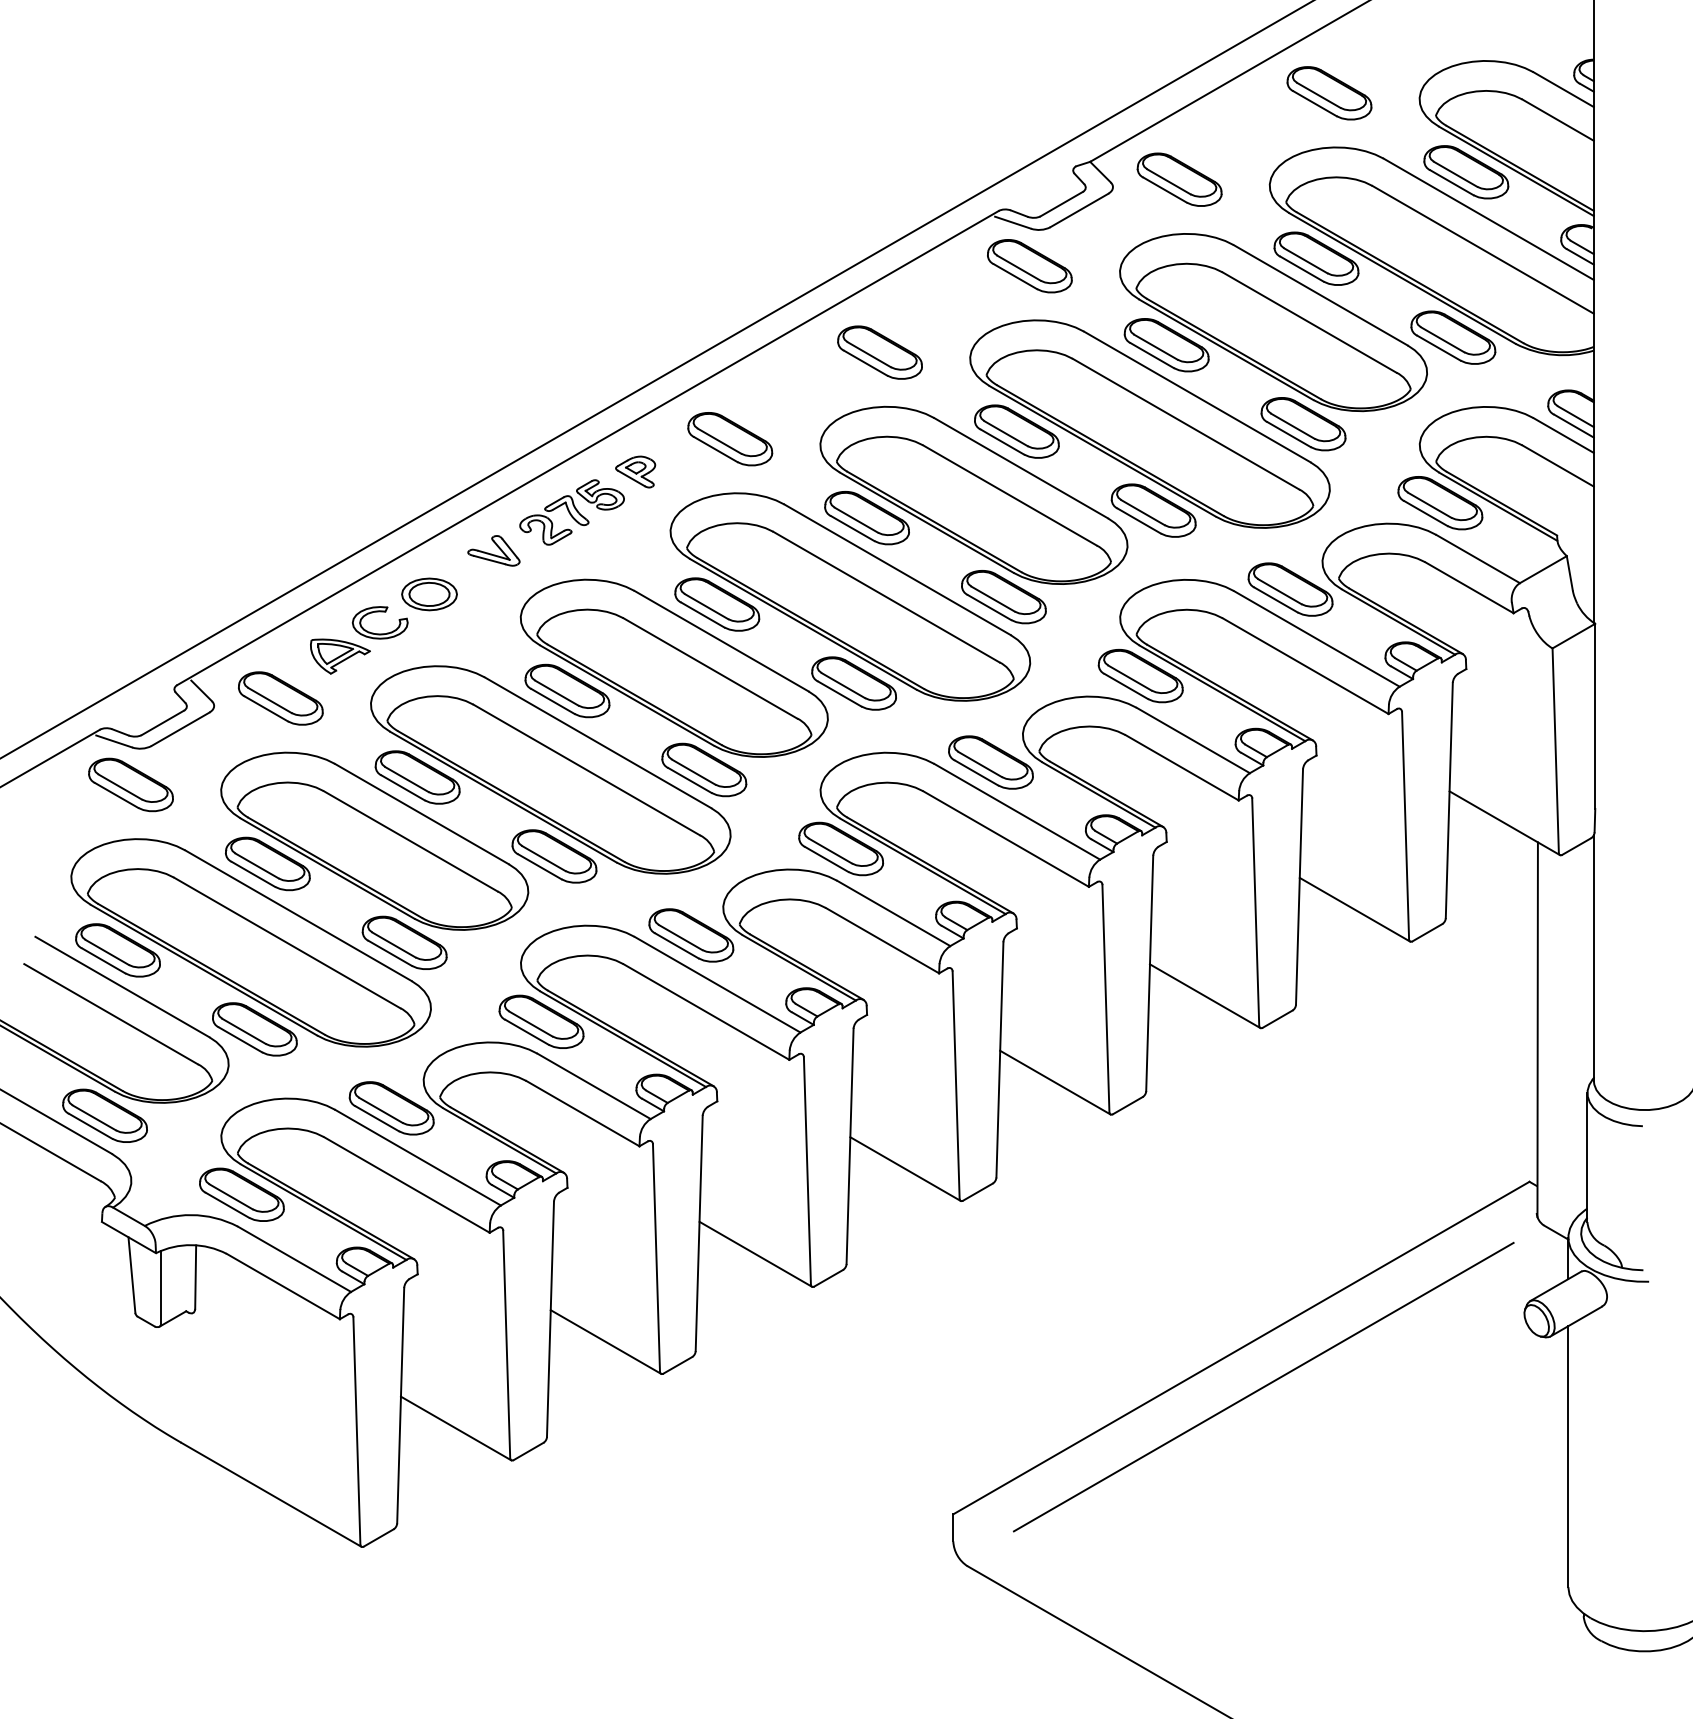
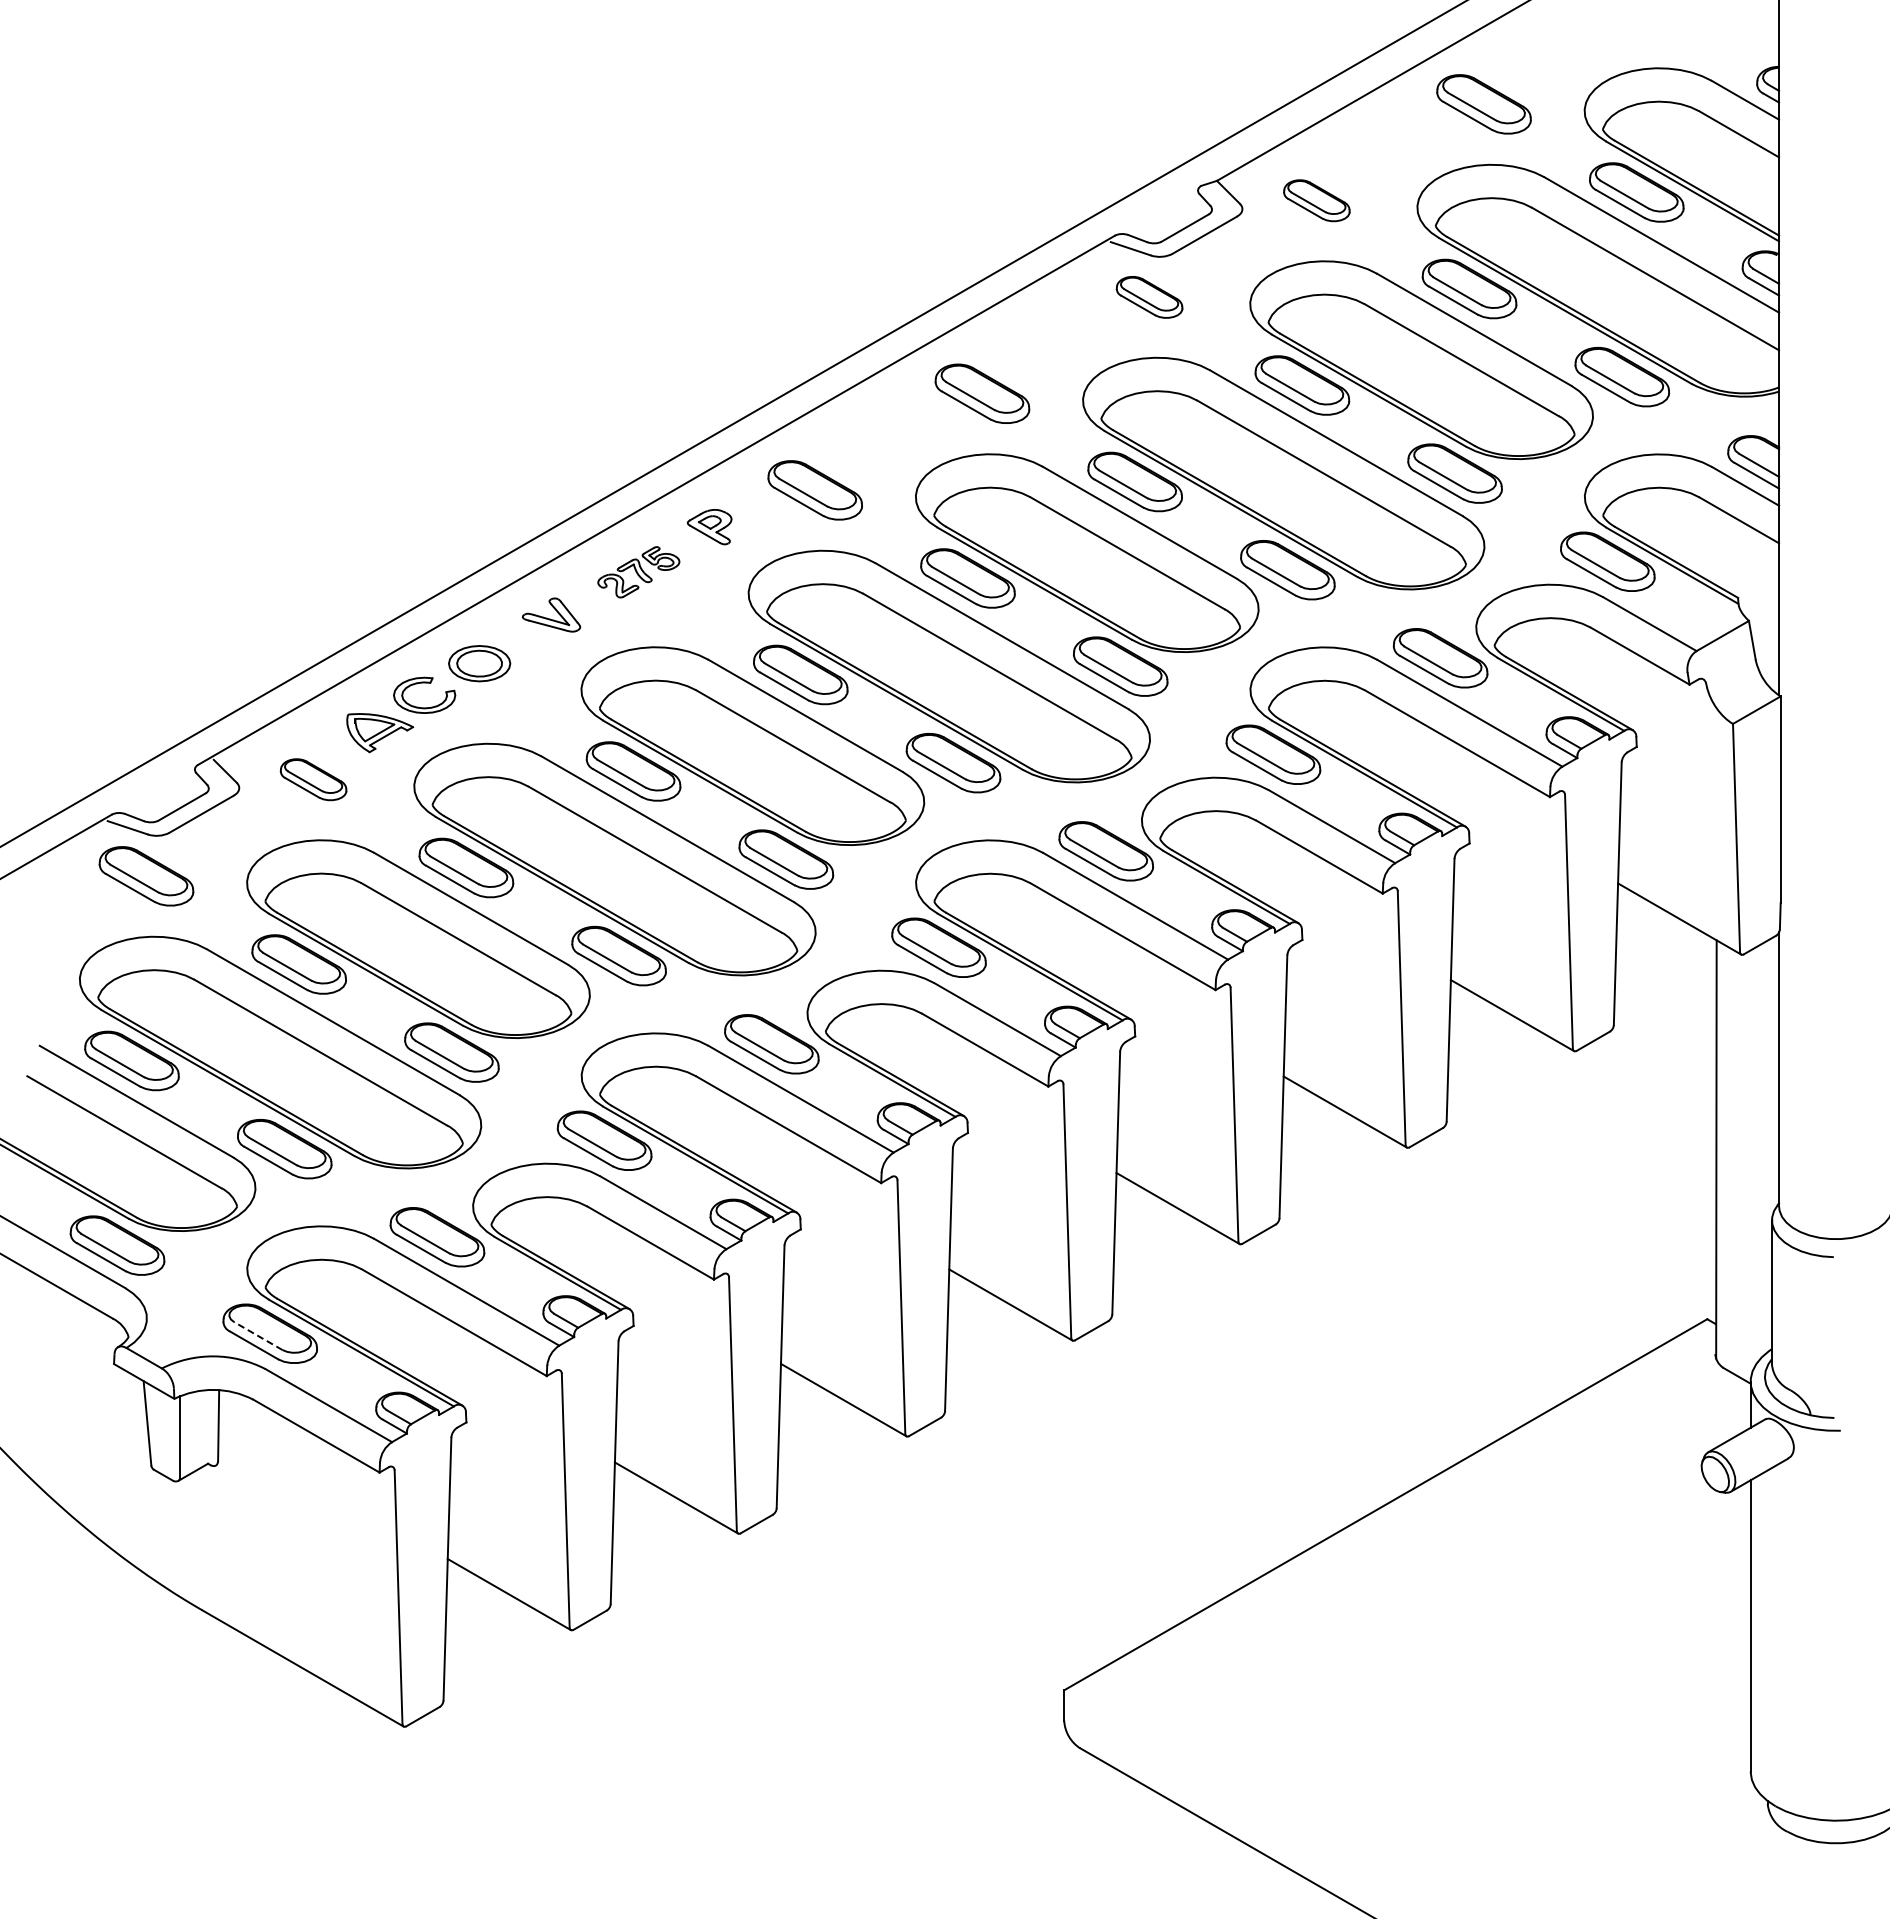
part: (1179, 179) -> (1316, 200), size x0.7
part: (1029, 266) -> (1149, 297), size x0.7
part: (571, 512) -> (638, 572), size x0.7
part: (280, 698) -> (313, 779), size x0.7
line: (231, 1197) -> (258, 1336), solid -> dashed
line: (1263, 1387) -> (1410, 1548), removed

